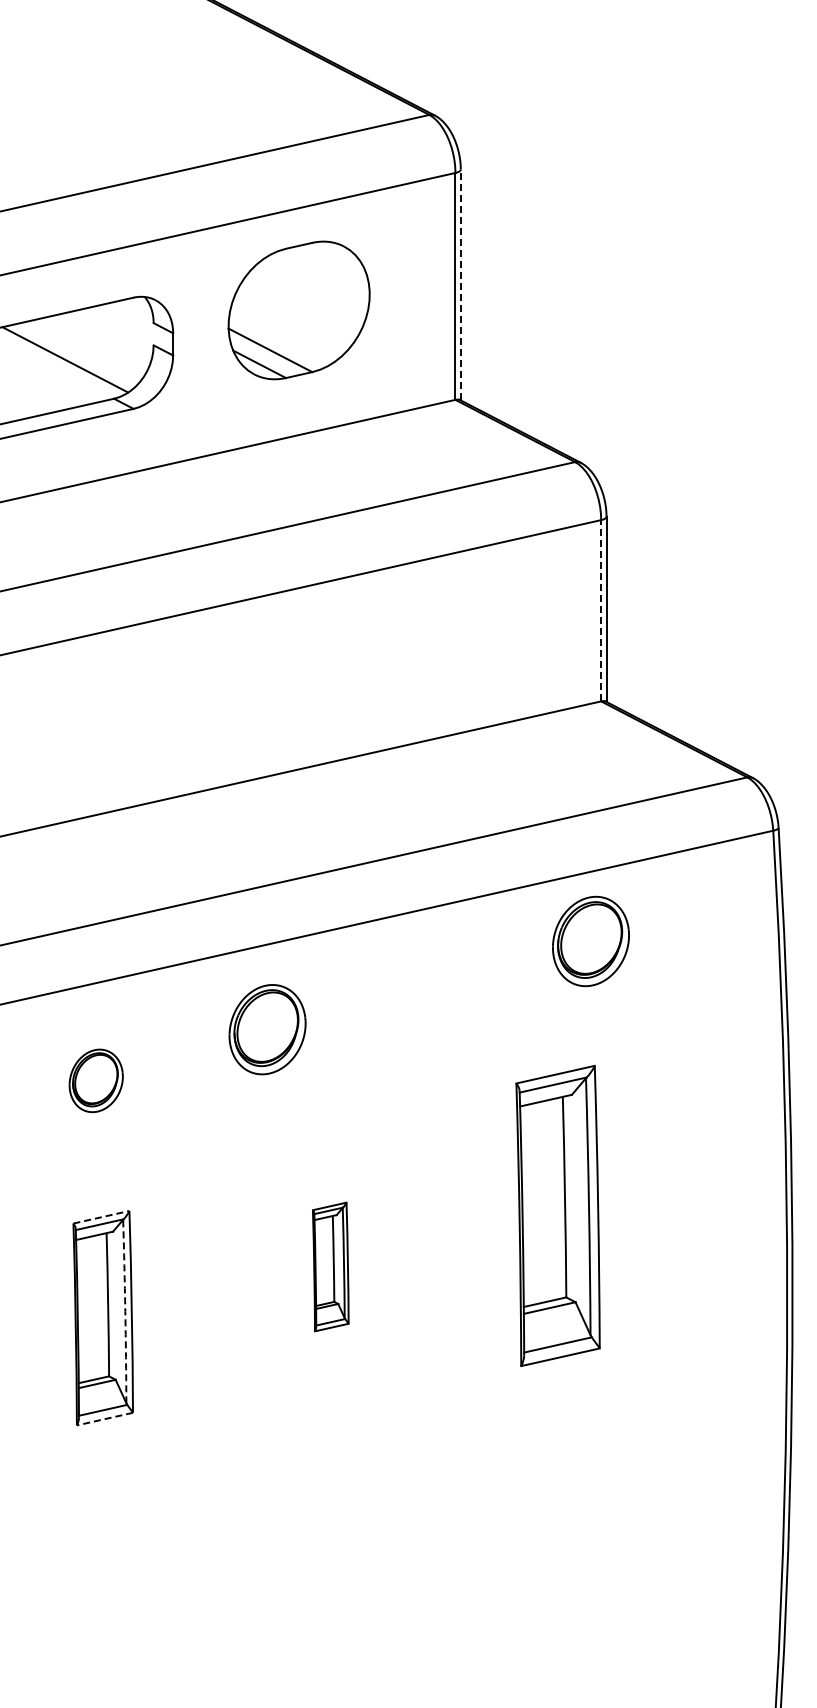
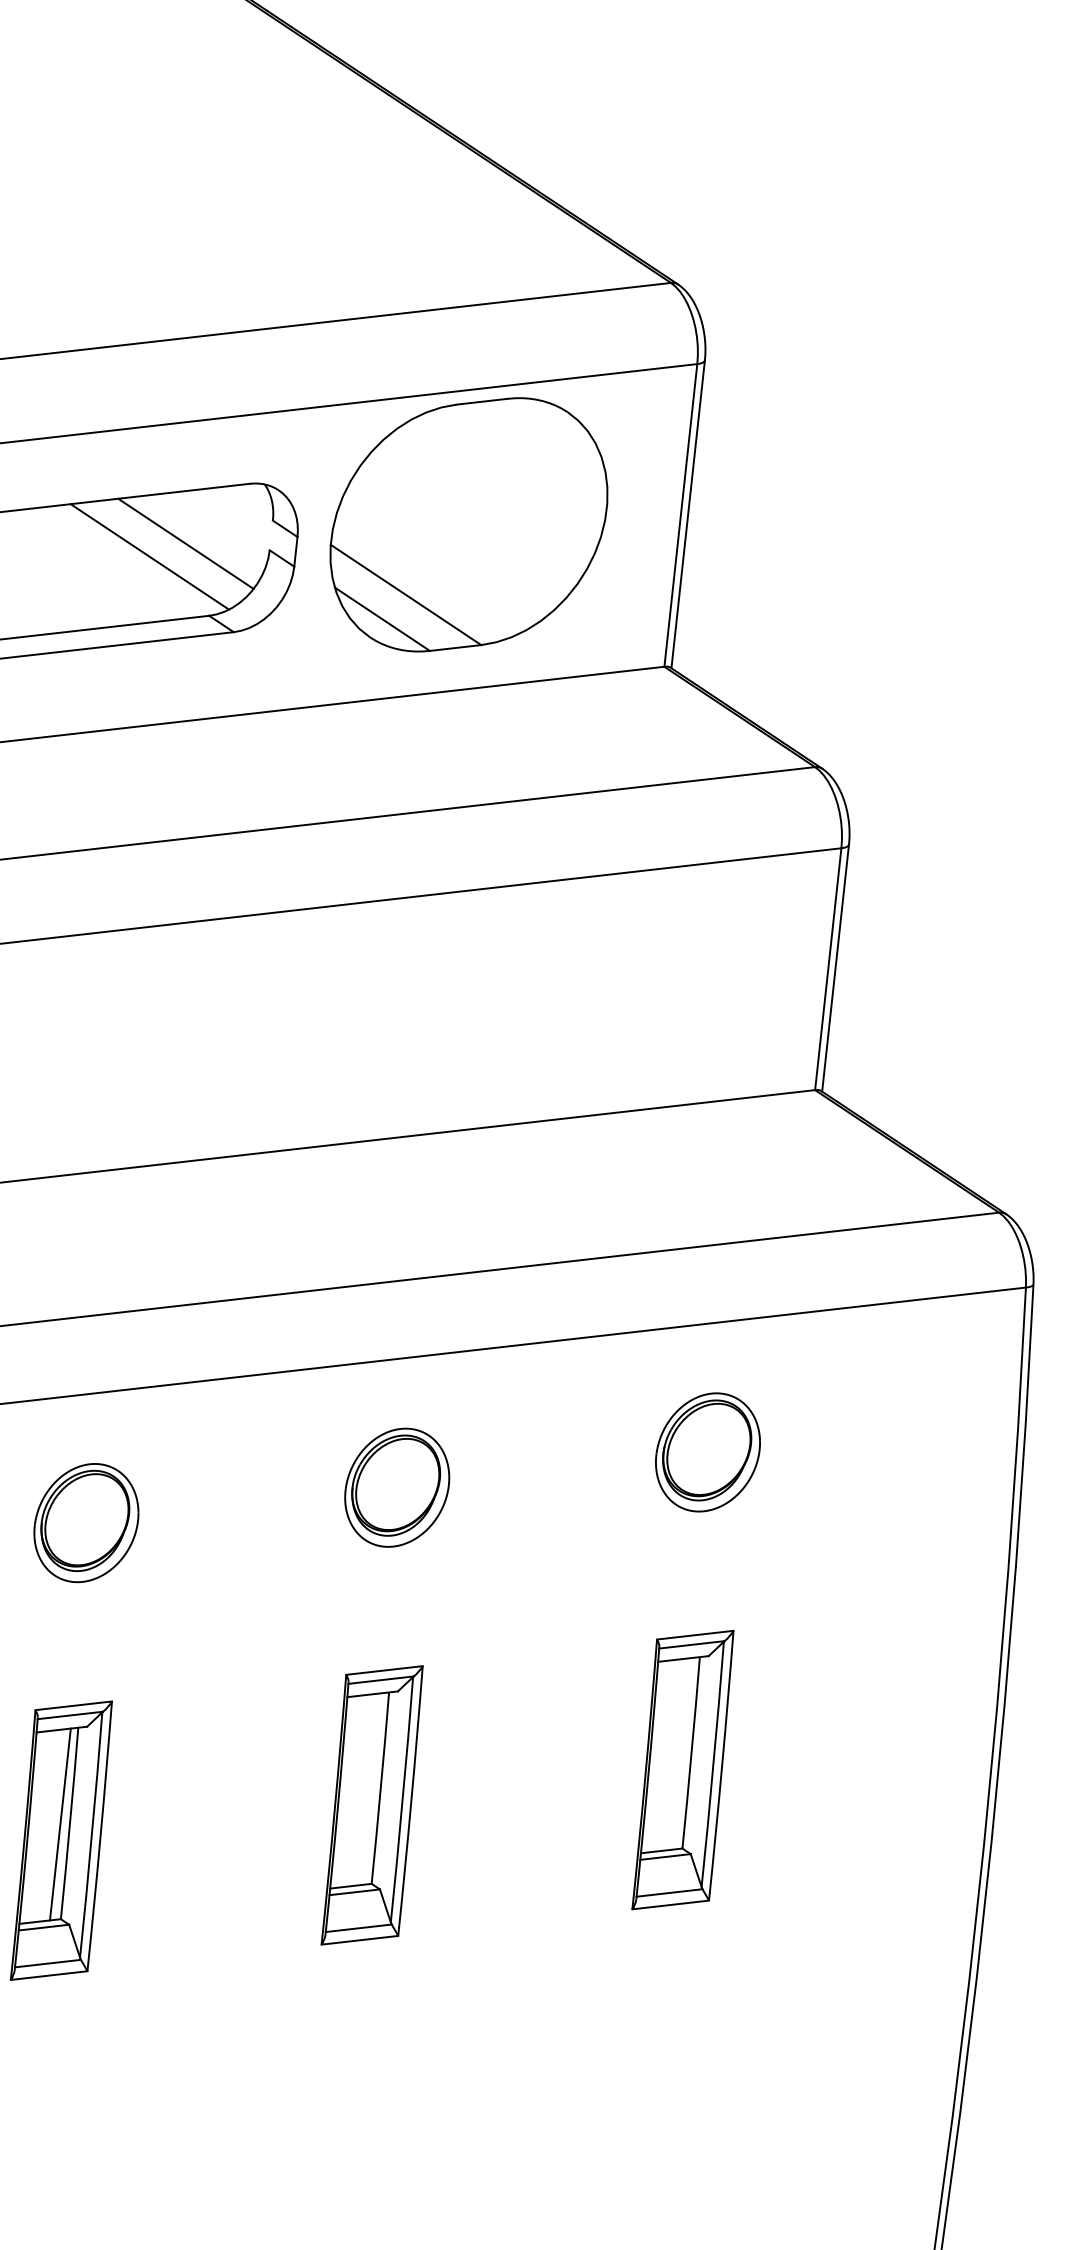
line: (460, 284) -> (687, 513), dashed -> solid
part: (298, 310) -> (467, 524), size x1.43
line: (90, 347) -> (185, 544), added
line: (601, 610) -> (828, 968), dashed -> solid
part: (590, 941) -> (707, 1452), moved
part: (267, 1029) -> (397, 1487), moved
part: (96, 1080) -> (86, 1522), size x1.43
part: (557, 1215) -> (682, 1769), size x0.71
line: (101, 1217) -> (73, 1706), dashed -> solid
part: (330, 1266) -> (372, 1804), size x1.67
line: (101, 1306) -> (60, 1824), added
arc: (125, 1311) -> (92, 1835), dashed -> solid
line: (104, 1419) -> (48, 1976), dashed -> solid

